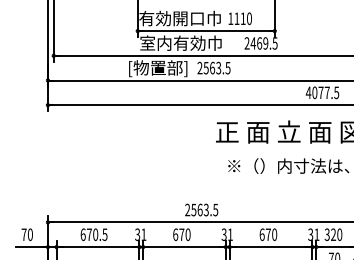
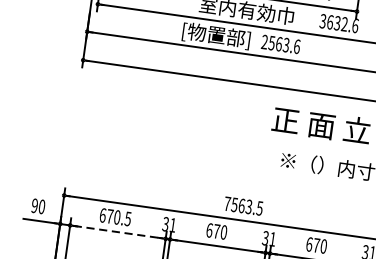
text: (260, 43) -> (338, 23), 2469.5 -> 3632.6
text: (227, 67) -> (296, 45), 2563.5 -> 2563.6
text: (187, 209) -> (227, 203), 2563.5 -> 7563.5
text: (23, 234) -> (34, 205), 70 -> 90
line: (98, 247) -> (118, 232), solid -> dashed

